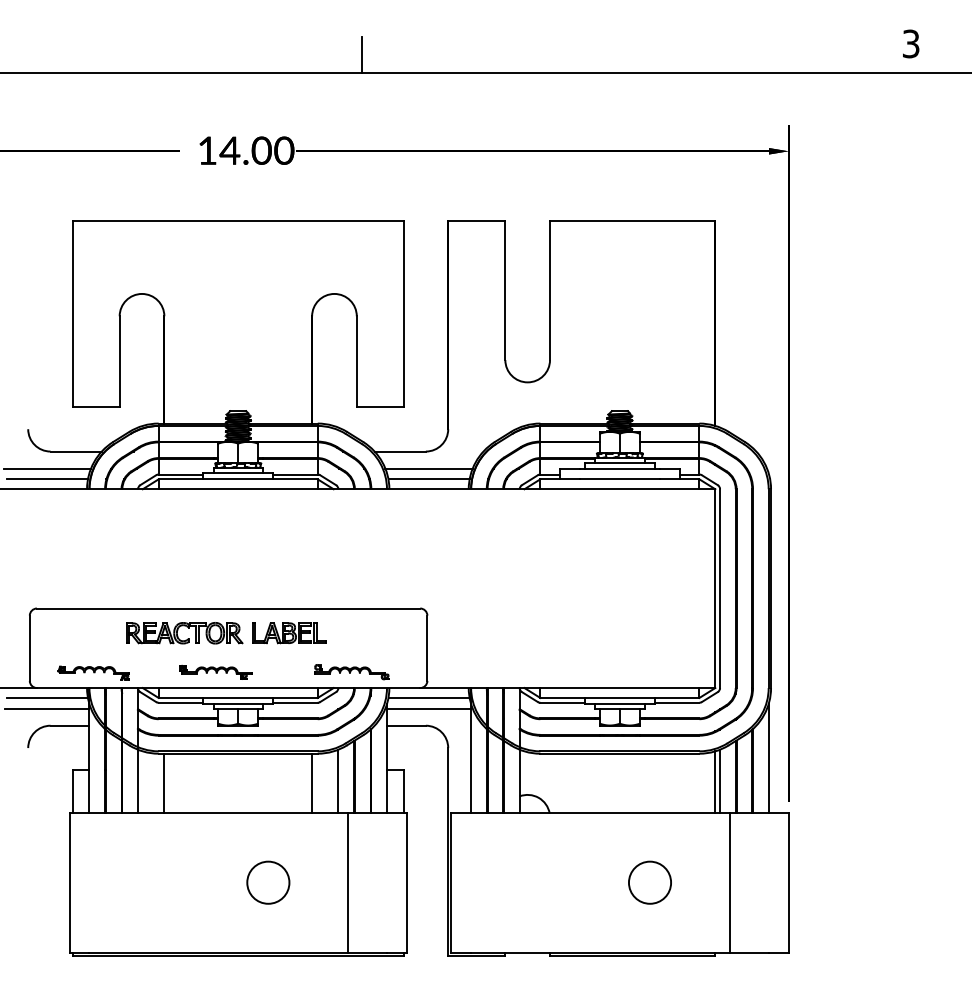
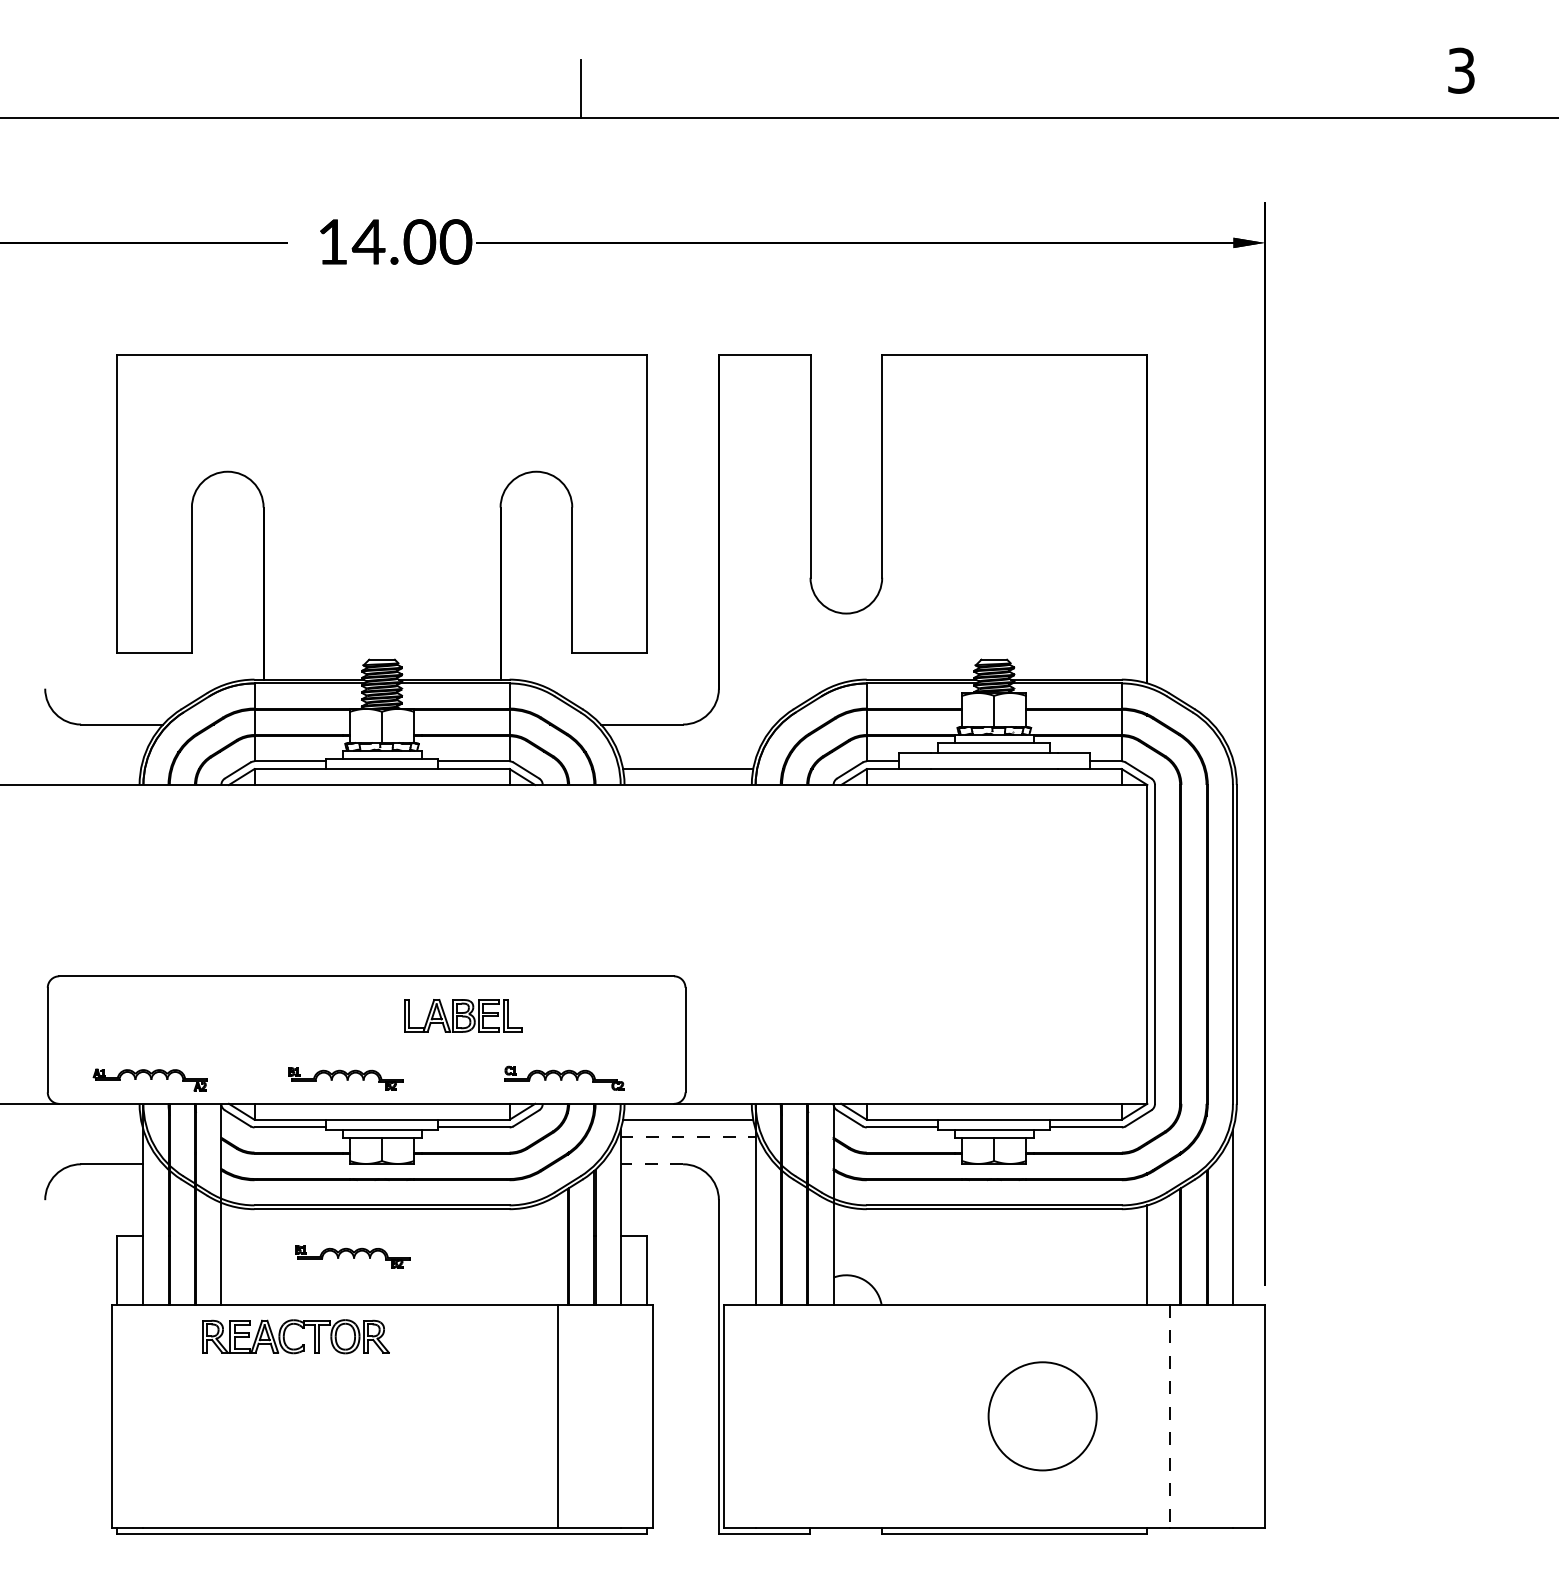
line: (47, 468) -> (76, 751), removed
line: (428, 468) -> (687, 751), removed
line: (46, 479) -> (74, 769), removed
part: (184, 633) -> (295, 1337), moved
line: (46, 697) -> (74, 1119), removed
line: (47, 708) -> (76, 1136), removed
line: (429, 708) -> (688, 1136), solid -> dashed
line: (405, 725) -> (650, 1163), solid -> dashed
line: (338, 781) -> (542, 1253), removed
line: (720, 781) -> (1155, 1253), removed
part: (219, 782) -> (352, 1255), added
line: (164, 783) -> (263, 1256), removed
line: (312, 783) -> (501, 1256), removed
circle: (268, 882) -> (430, 1415), removed
circle: (649, 882) -> (1041, 1415), size x1.6
line: (729, 882) -> (1170, 1415), solid -> dashed

